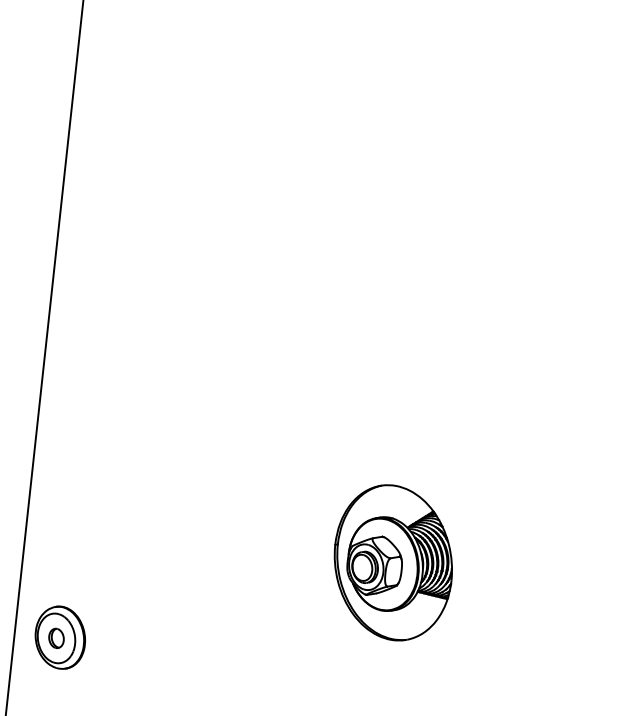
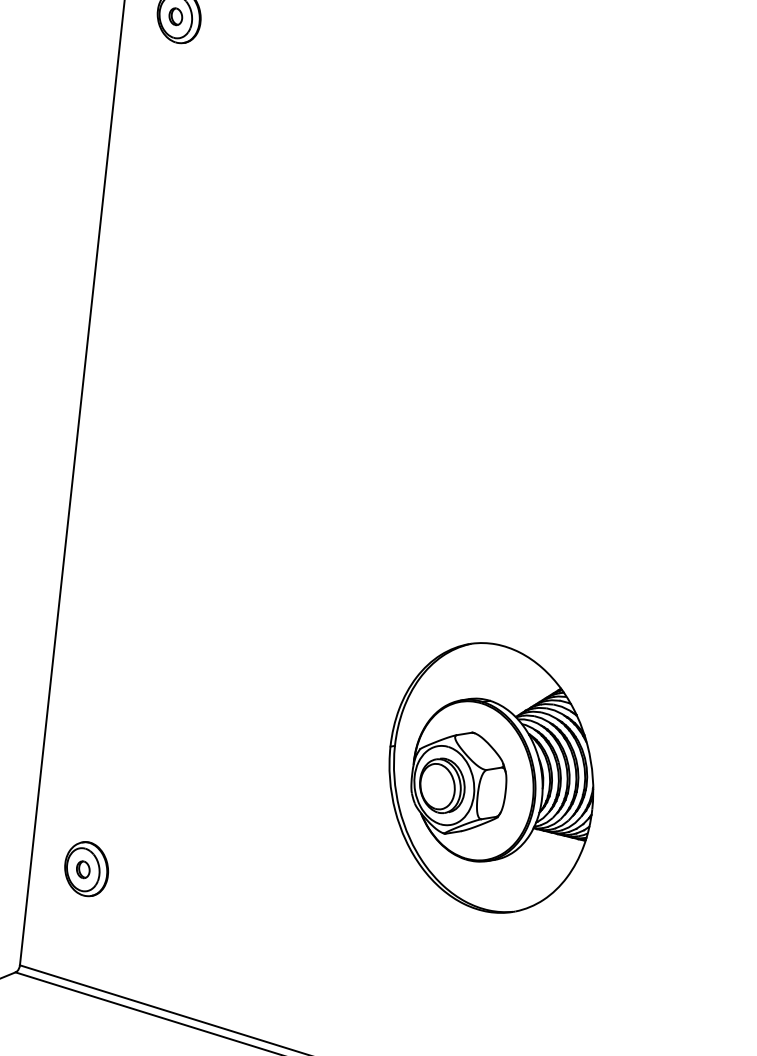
part: (393, 562) -> (491, 777), size x1.43
part: (60, 638) -> (86, 869), size x0.71

